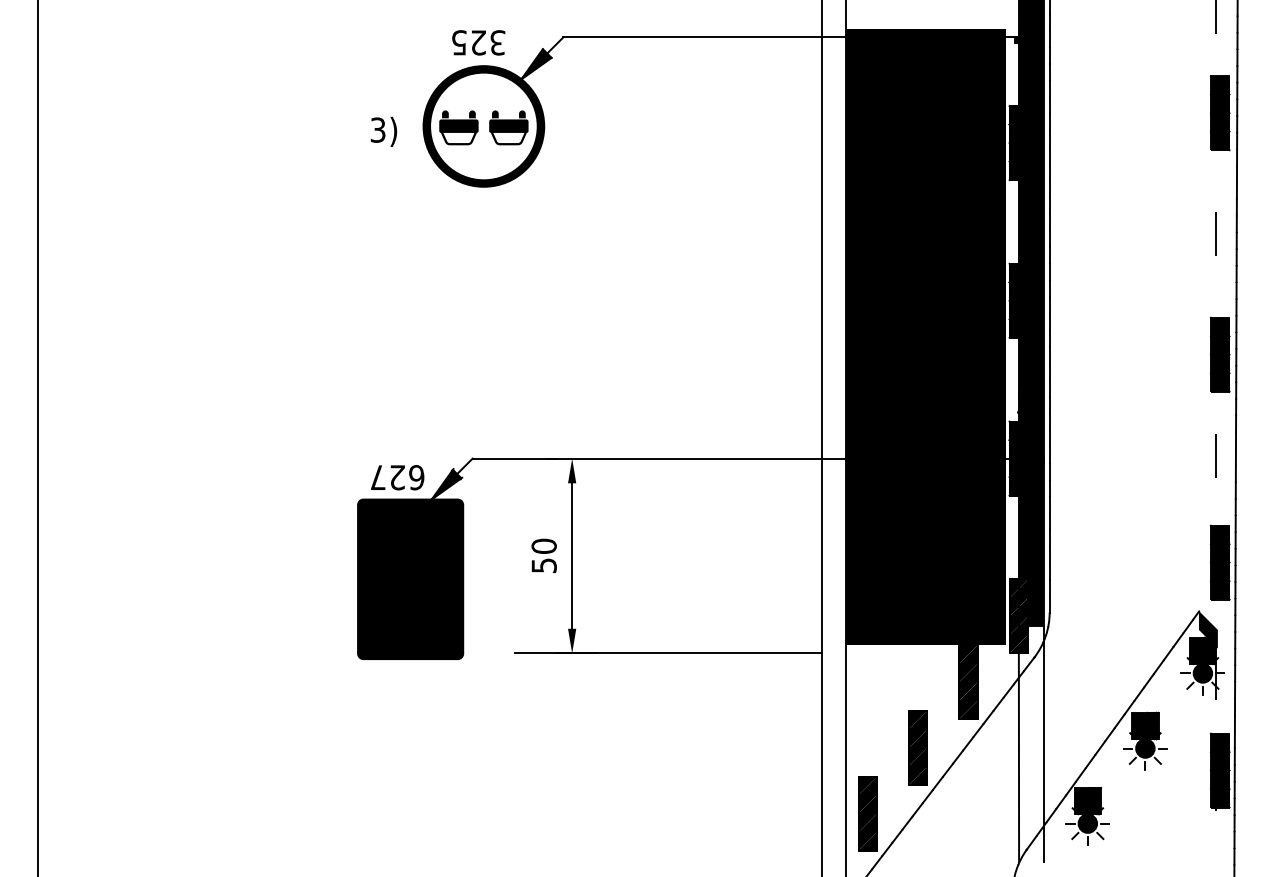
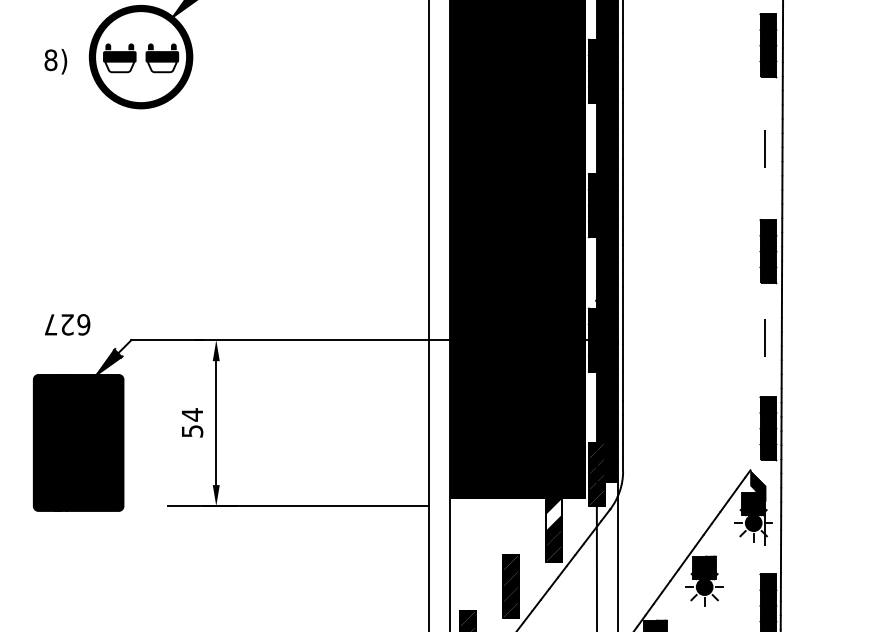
text: (377, 129) -> (50, 59), 3) -> 8)
text: (397, 477) -> (67, 324), moved
text: (543, 546) -> (191, 414), 50 -> 54
fill: (968, 663) -> (553, 514), removed

